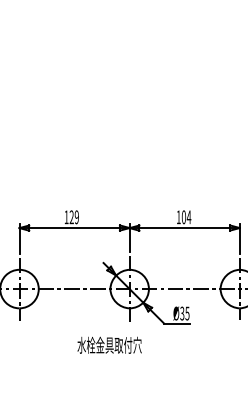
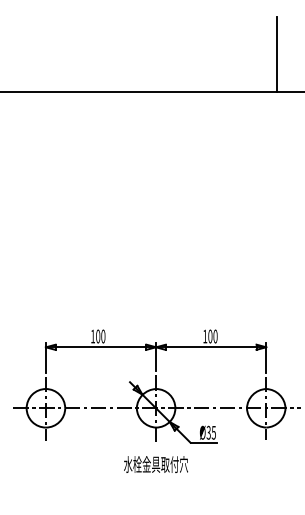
text: (74, 217) -> (100, 336), 129 -> 100
text: (189, 217) -> (215, 336), 104 -> 100
text: (109, 345) -> (155, 464), moved

